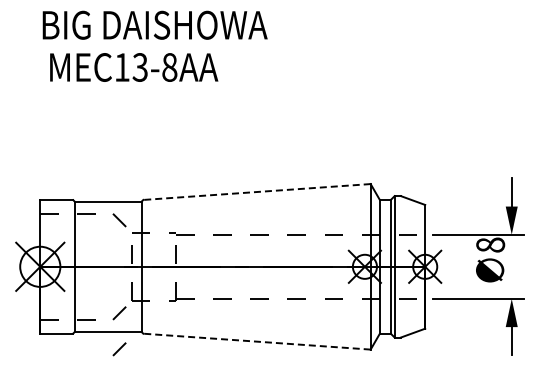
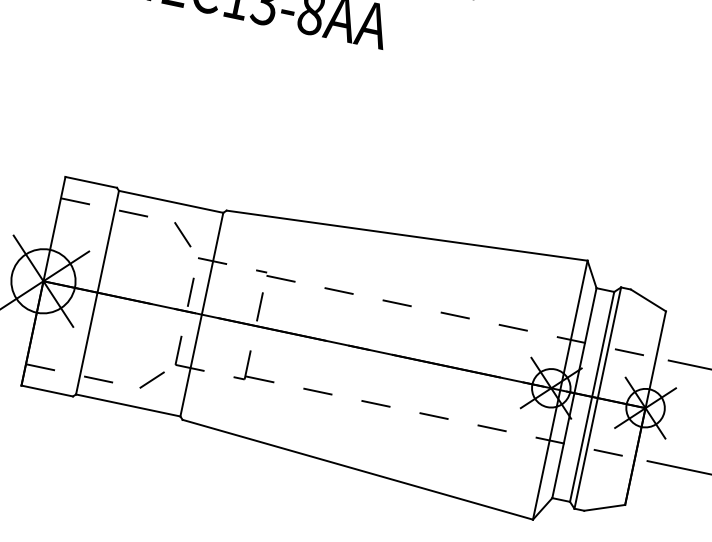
line: (257, 192) -> (407, 236), dashed -> solid
line: (257, 341) -> (358, 469), dashed -> solid
line: (119, 349) -> (140, 436), removed

